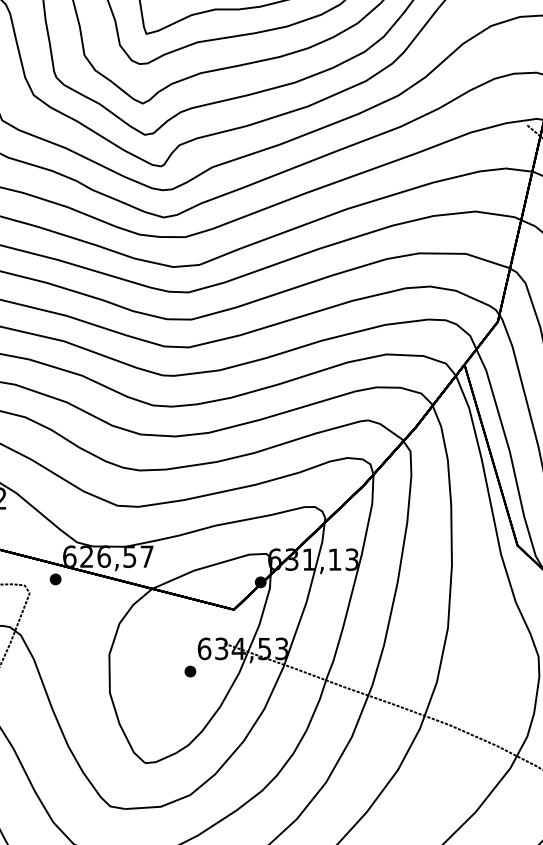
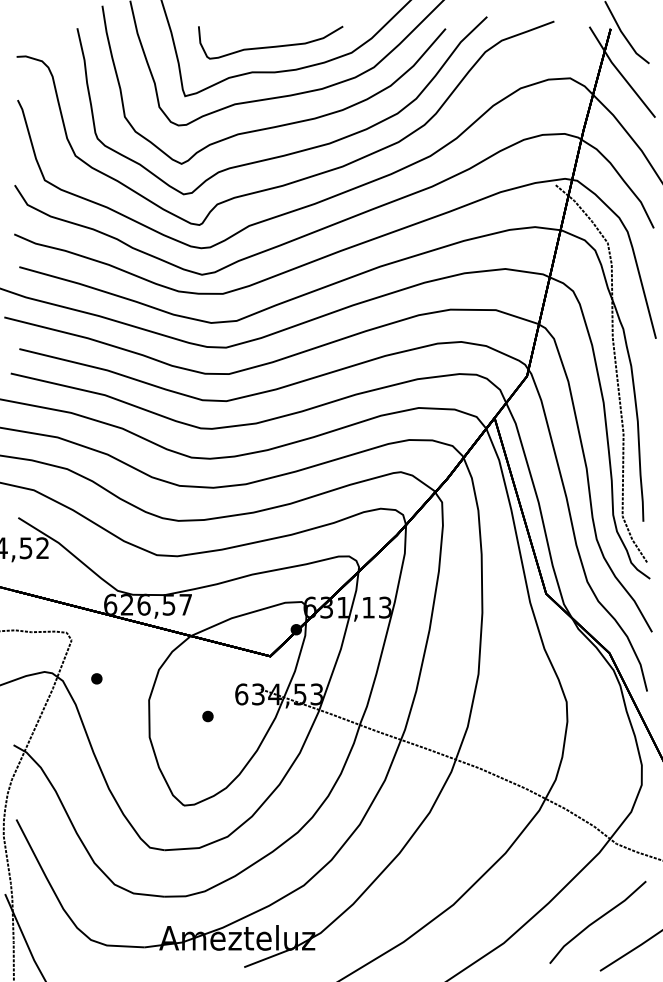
part: (55, 579) -> (96, 678), moved
part: (189, 671) -> (207, 716), moved

